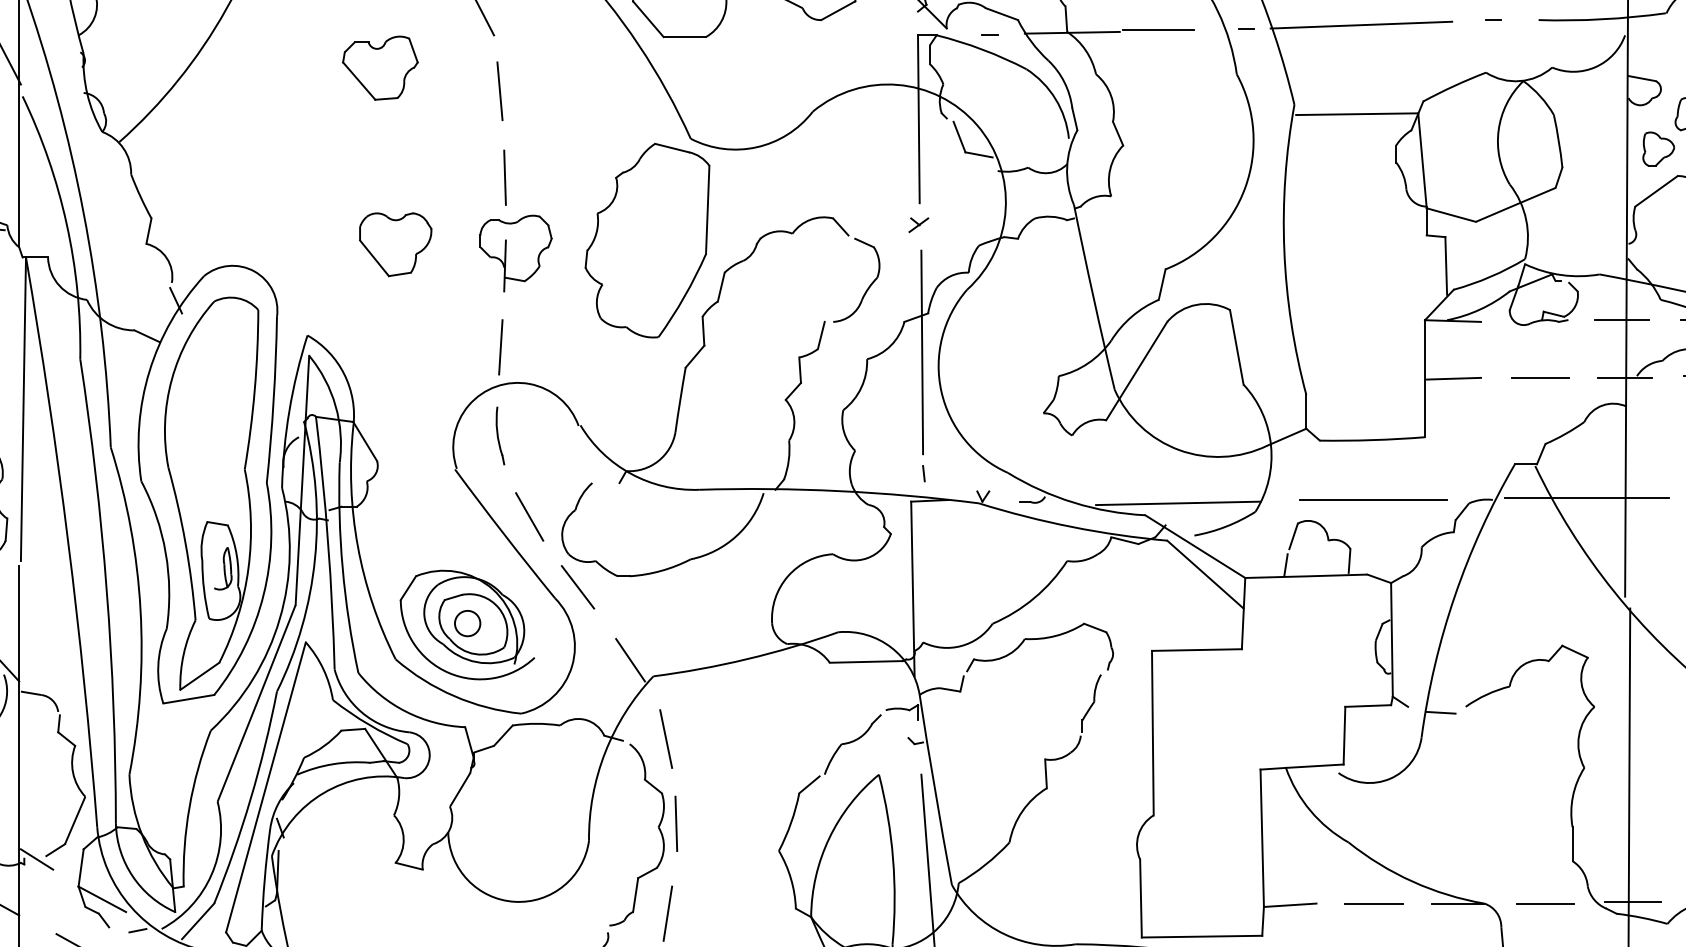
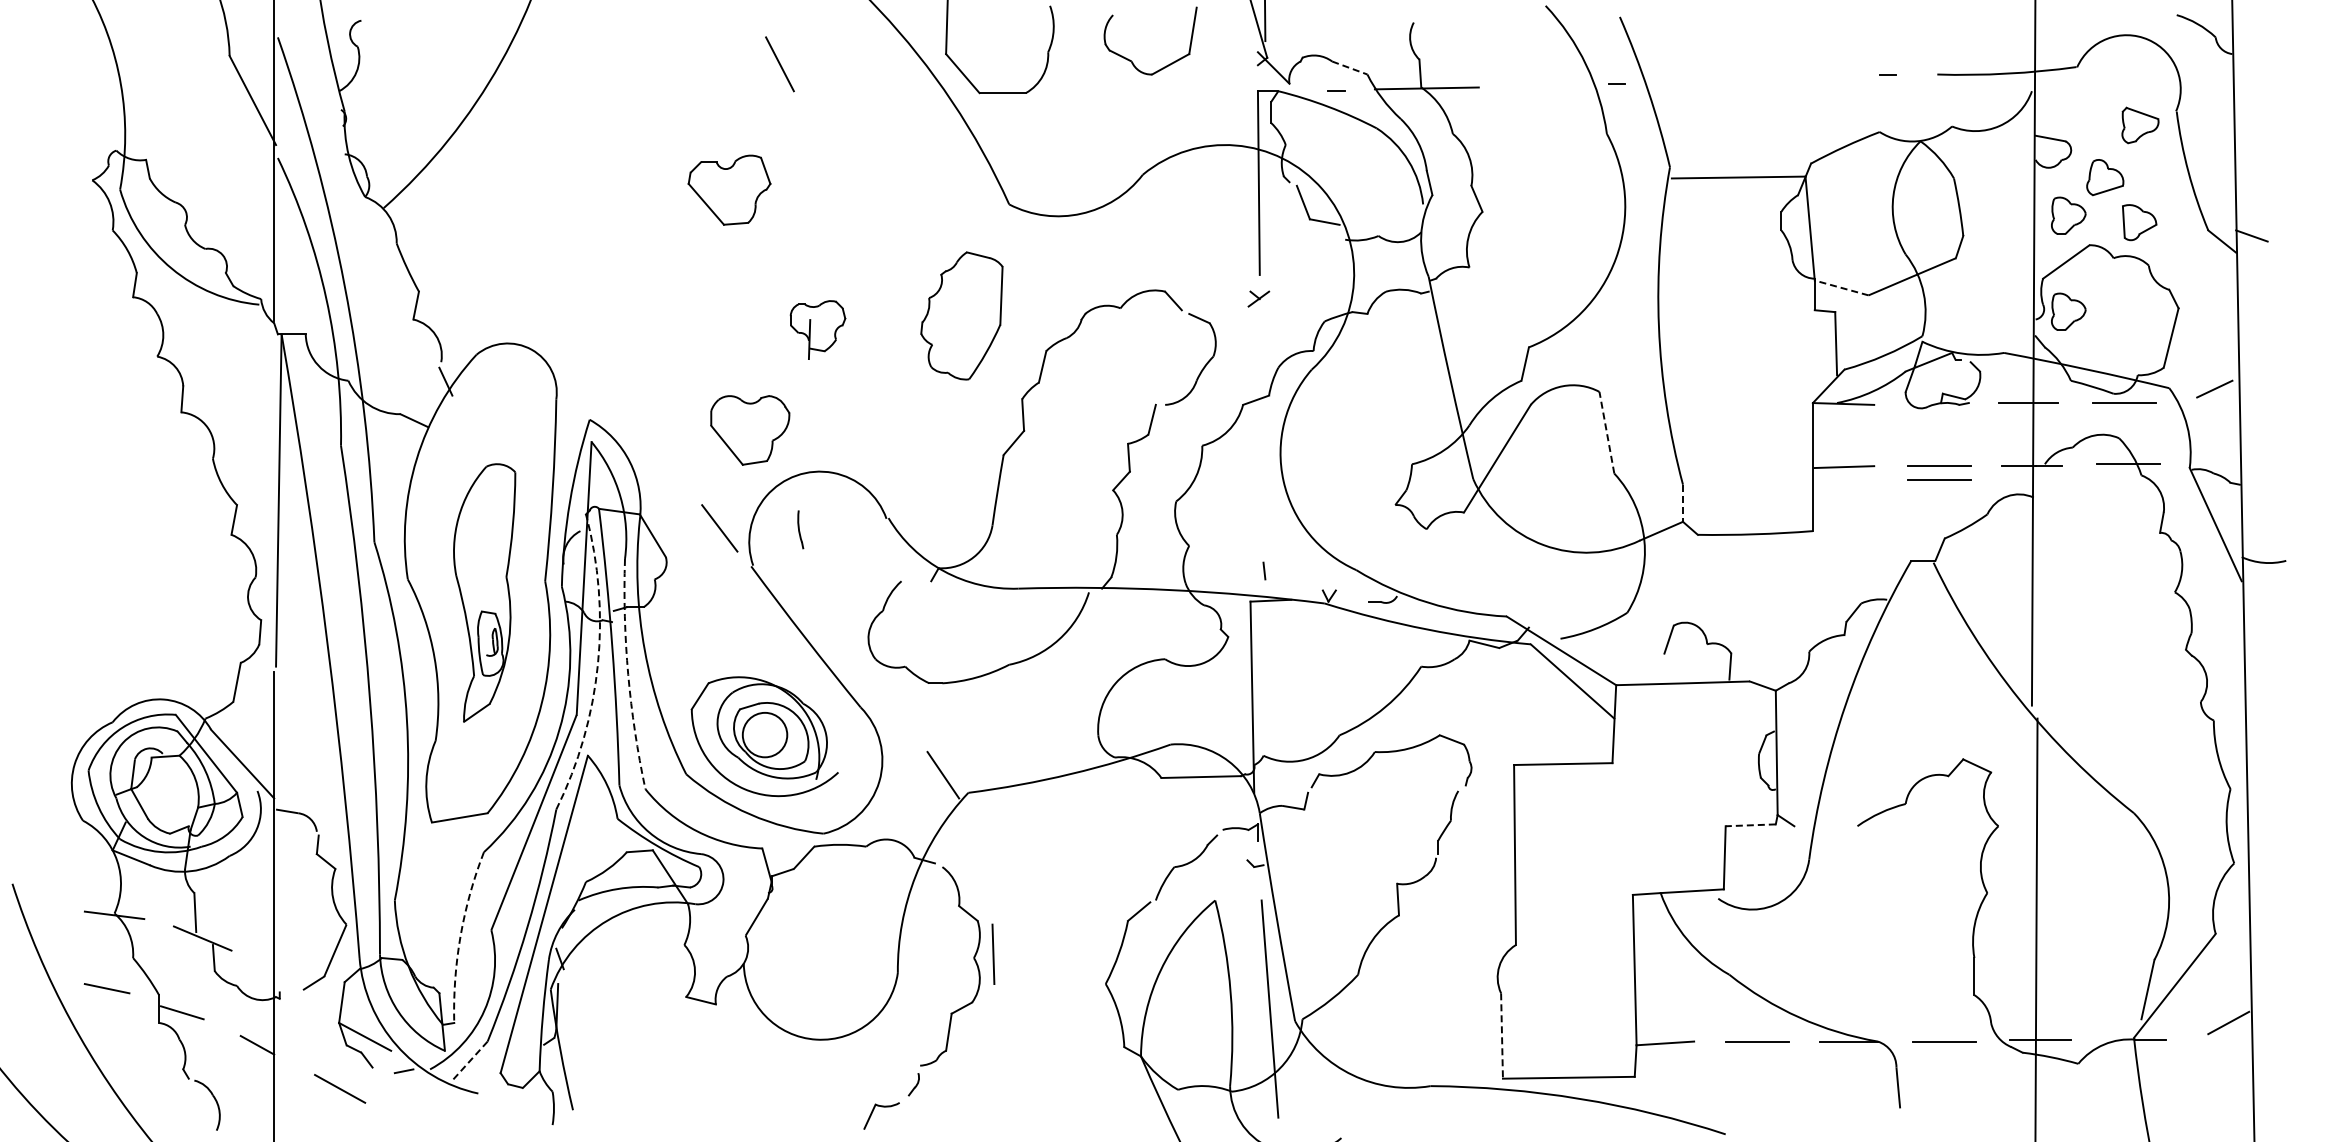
line: (1001, 14) -> (1349, 68), solid -> dashed
line: (1361, 24) -> (1743, 79), removed
line: (1158, 30) -> (1521, 85), removed
part: (380, 67) -> (729, 189), moved
line: (500, 91) -> (800, 152), removed
line: (504, 177) -> (805, 246), removed
line: (1451, 214) -> (1841, 287), solid -> dashed
part: (1658, 236) -> (2068, 311), added
part: (647, 240) -> (961, 315), size x0.6
part: (395, 244) -> (750, 430), moved
part: (515, 253) -> (817, 329), size x0.7
line: (500, 347) -> (801, 432), removed
line: (1236, 347) -> (1606, 432), solid -> dashed
line: (922, 351) -> (1262, 437), removed
line: (1540, 390) -> (1939, 479), added
line: (1306, 411) -> (1683, 503), solid -> dashed
part: (500, 435) -> (800, 529), size x0.6
part: (211, 493) -> (484, 592), size x0.6
line: (1587, 497) -> (1990, 597), removed
line: (1373, 499) -> (1756, 599), removed
line: (1177, 503) -> (1542, 603), removed
line: (529, 517) -> (832, 618), removed
arc: (314, 559) -> (597, 664), solid -> dashed
line: (1285, 565) -> (1660, 671), removed
arc: (342, 568) -> (628, 674), solid -> dashed
line: (577, 587) -> (719, 528), moved
circle: (467, 623) -> (764, 734), size x1.6
line: (1367, 706) -> (1750, 825), solid -> dashed
line: (1441, 712) -> (1830, 832), removed
line: (665, 739) -> (981, 861), removed
arc: (189, 807) -> (460, 936), solid -> dashed
line: (36, 859) -> (293, 993), removed
line: (1141, 898) -> (1502, 1036), solid -> dashed
line: (667, 913) -> (983, 1052), removed
line: (197, 921) -> (469, 1061), solid -> dashed

